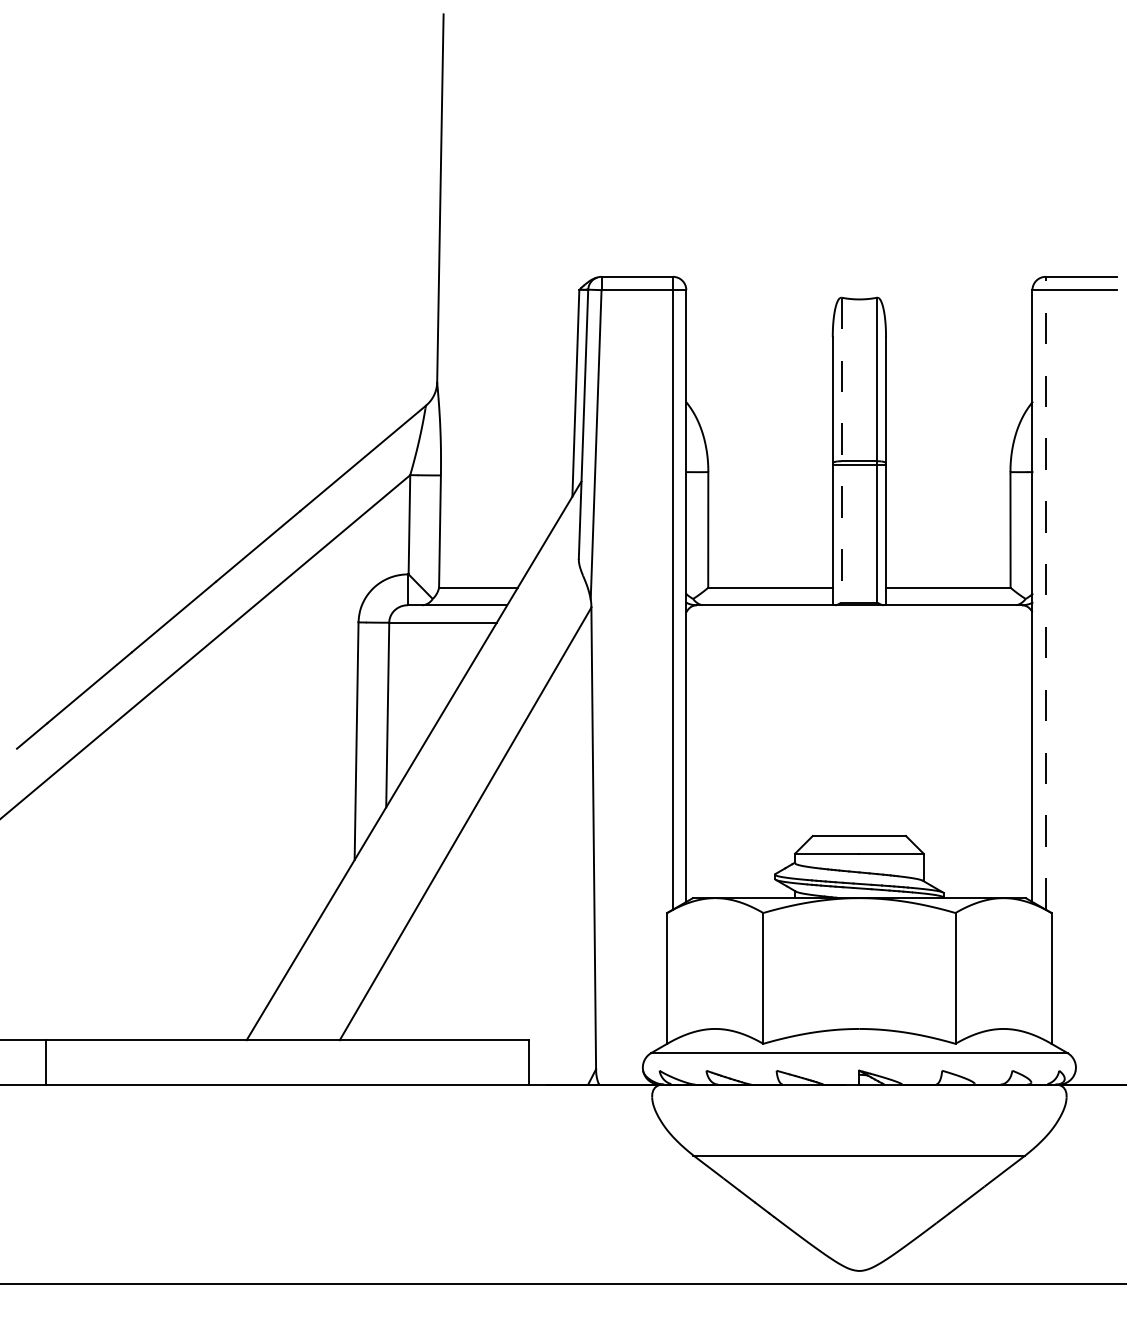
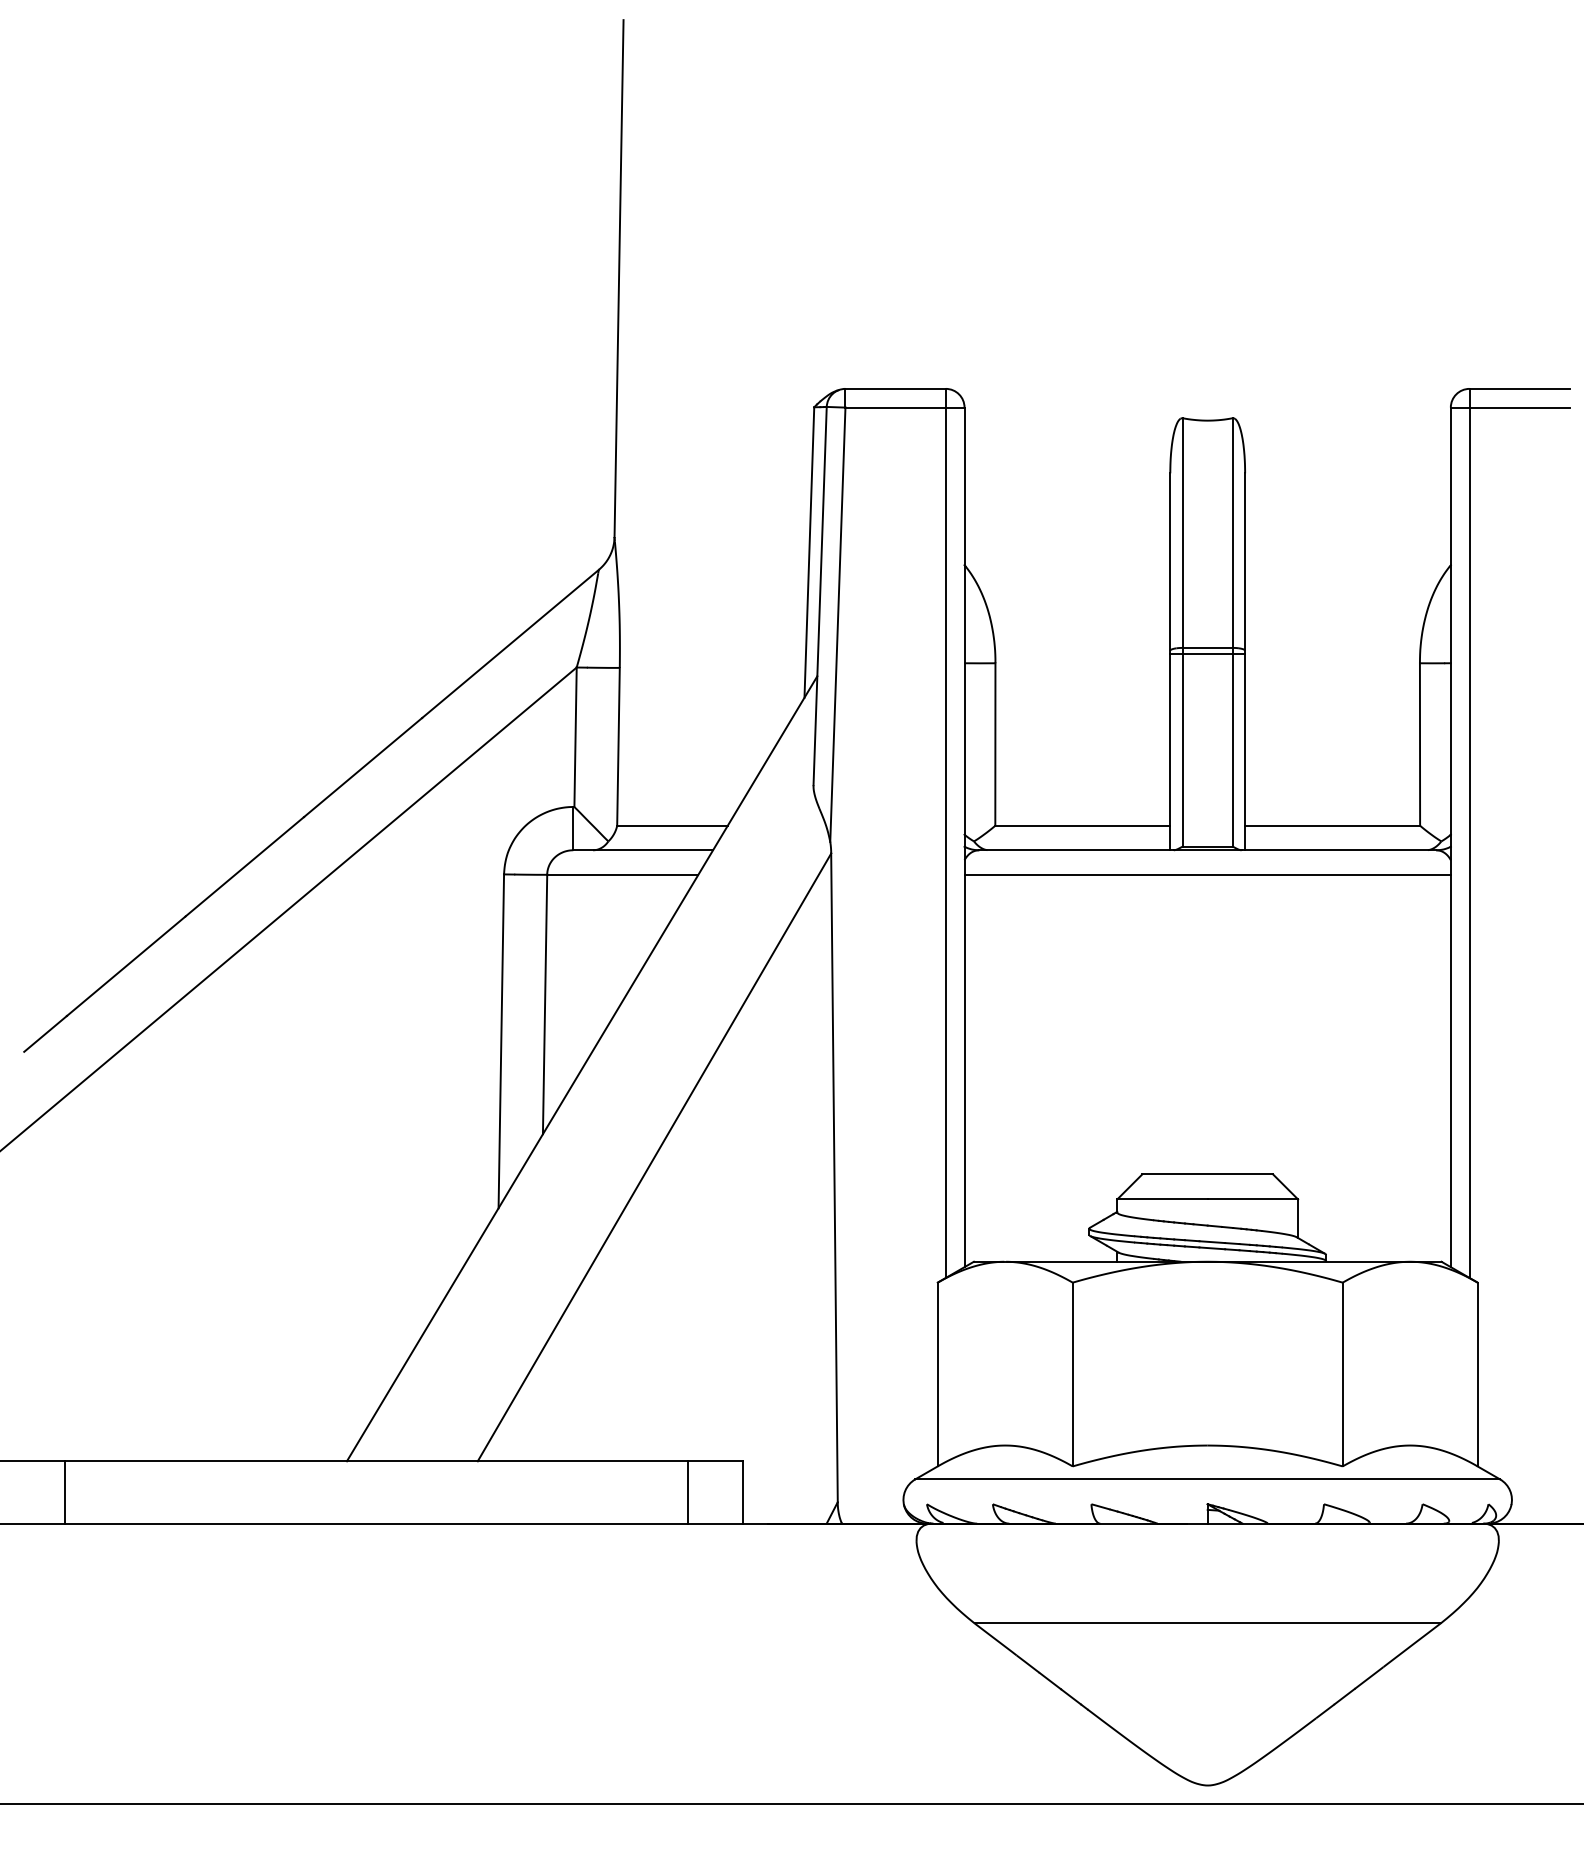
line: (841, 450) -> (1182, 632), dashed -> solid
line: (1045, 593) -> (1469, 833), dashed -> solid
line: (859, 622) -> (1207, 874), added
line: (489, 1062) -> (688, 1492), added

